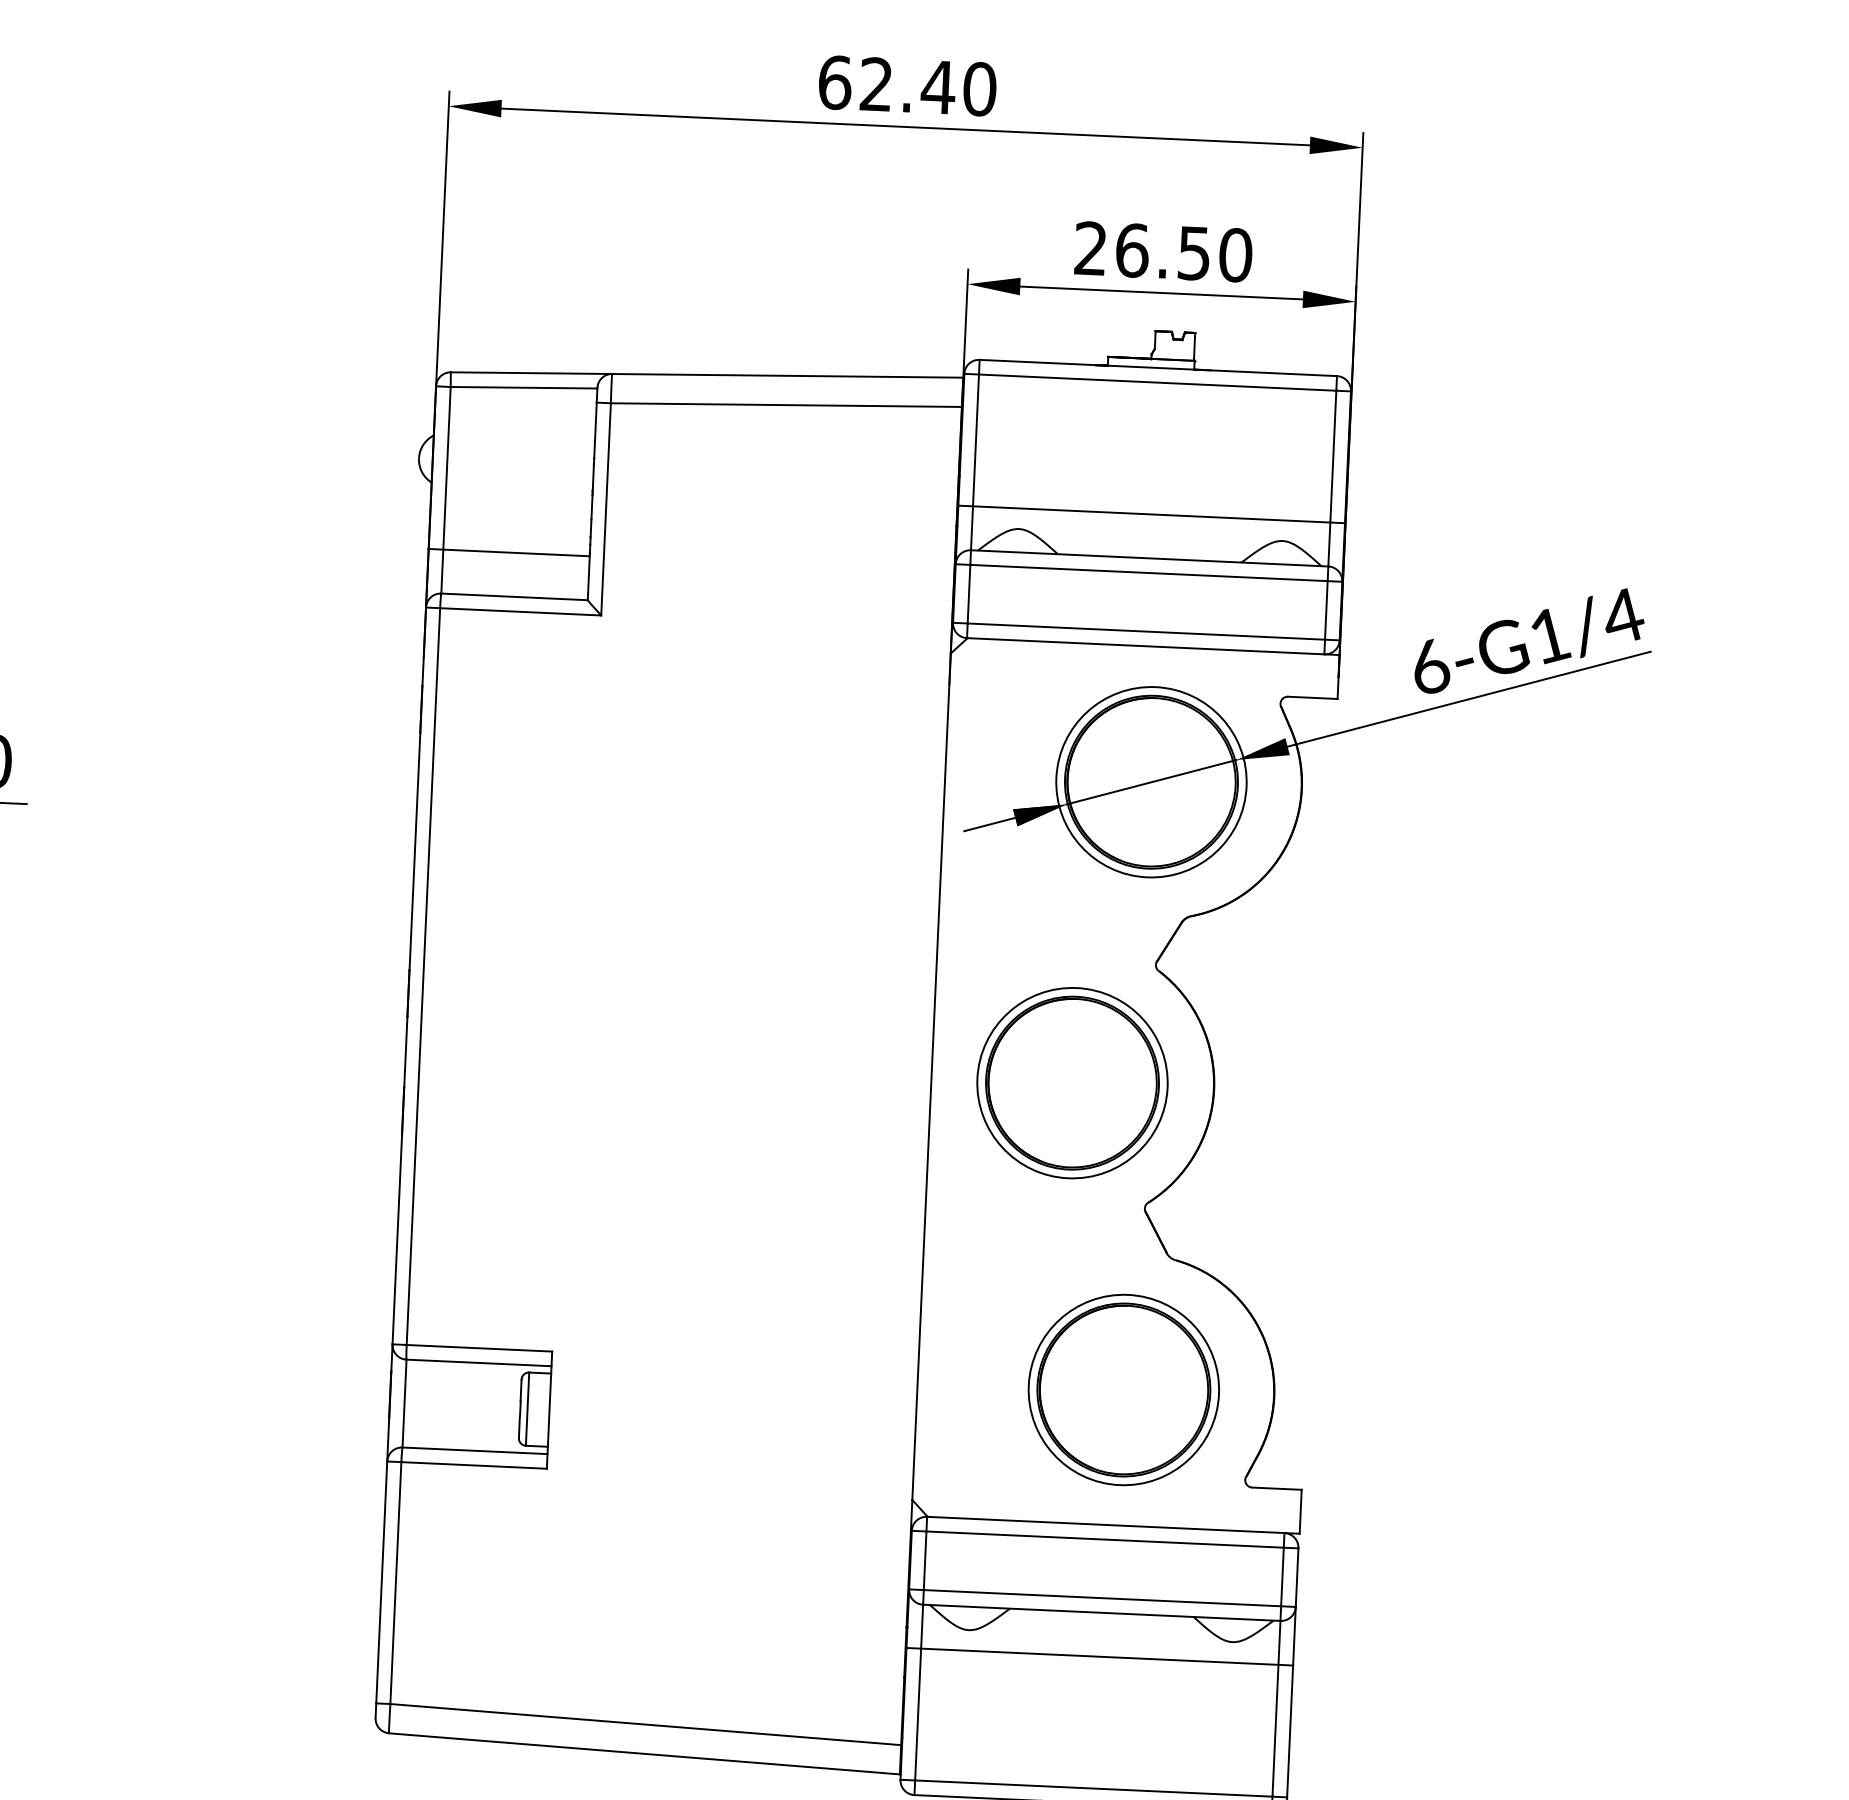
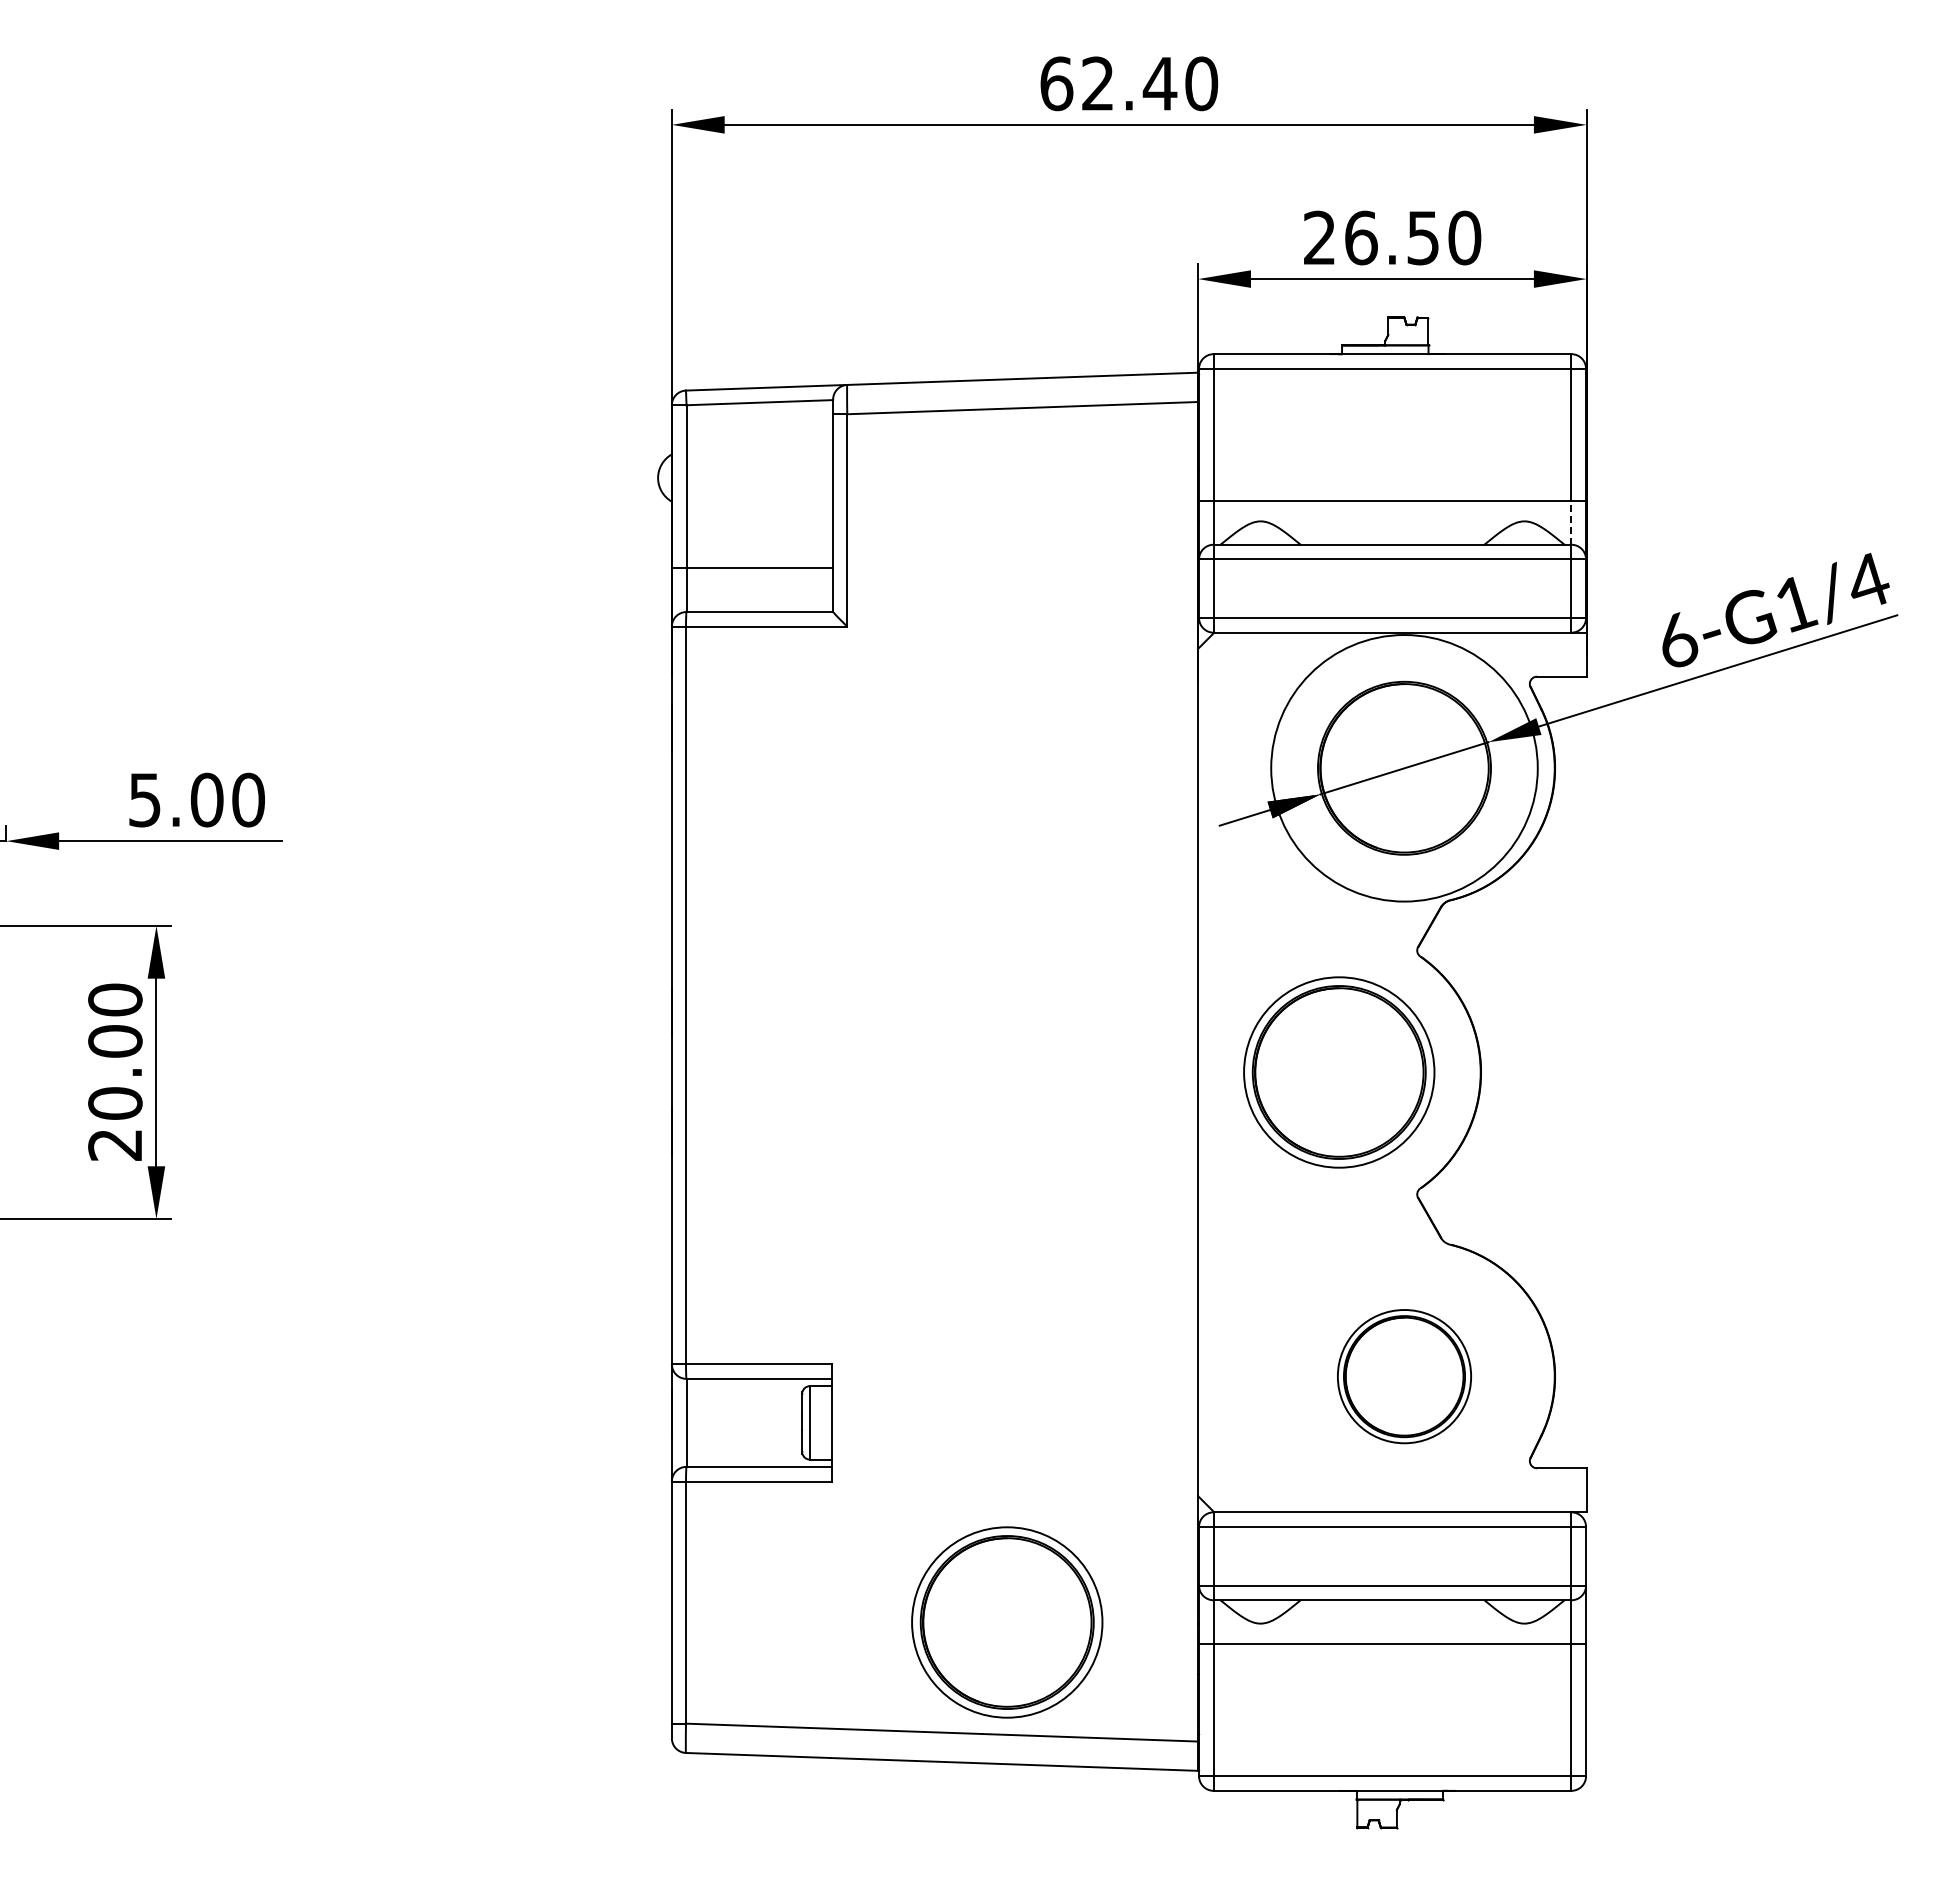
line: (1329, 544) -> (1571, 522), solid -> dashed
circle: (1151, 782) -> (1404, 768), size x1.4
part: (1123, 1389) -> (1404, 1376), size x0.7
part: (716, 1617) -> (1007, 1622), added

